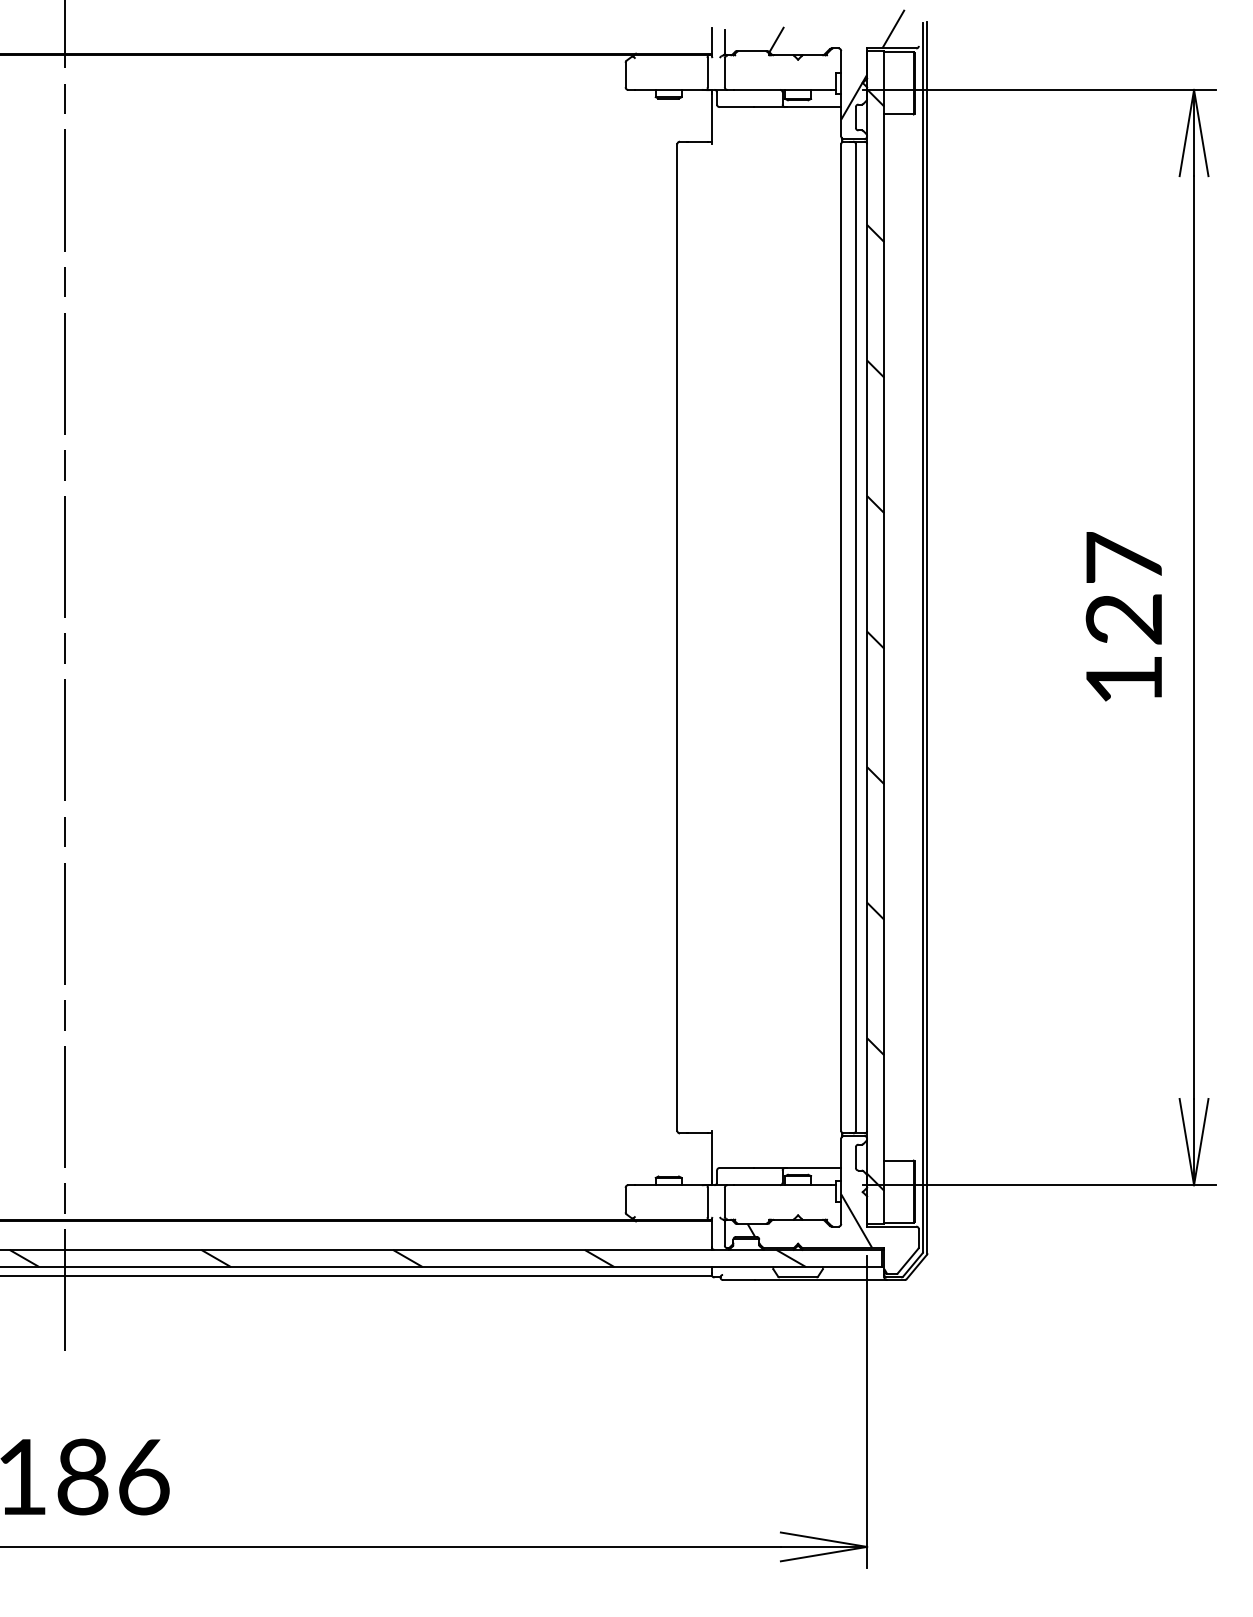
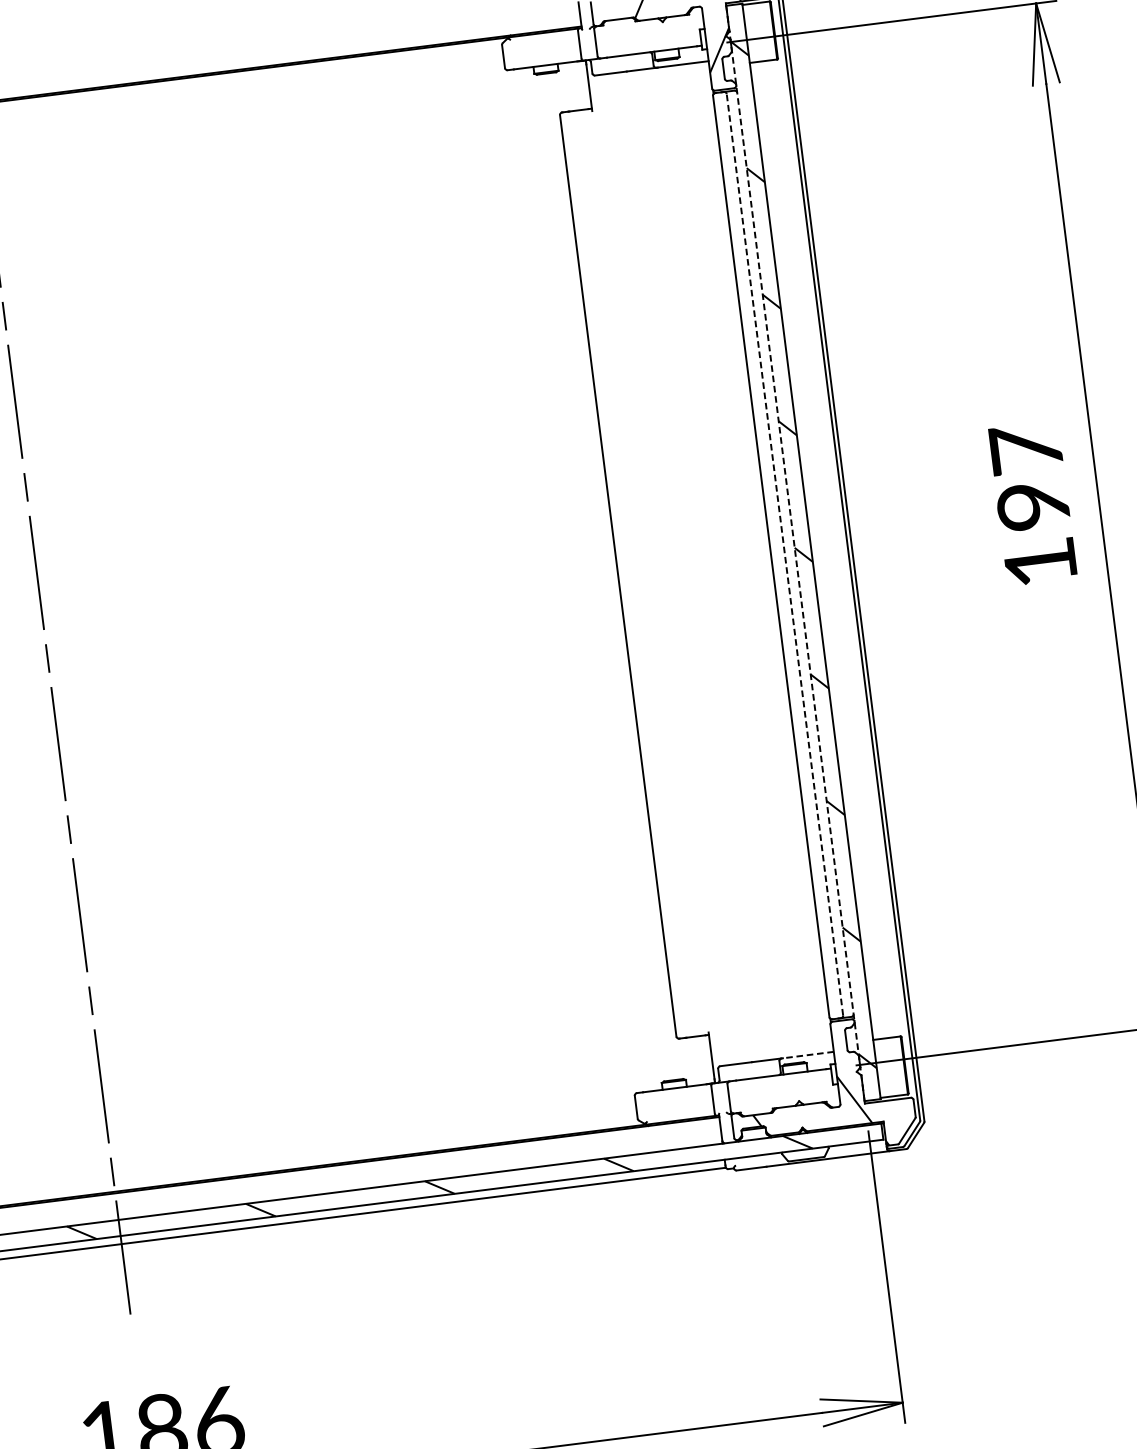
text: (1123, 619) -> (1032, 506), 127 -> 197
line: (855, 637) -> (784, 554), solid -> dashed
line: (867, 638) -> (795, 554), solid -> dashed
line: (813, 1167) -> (807, 1054), solid -> dashed

